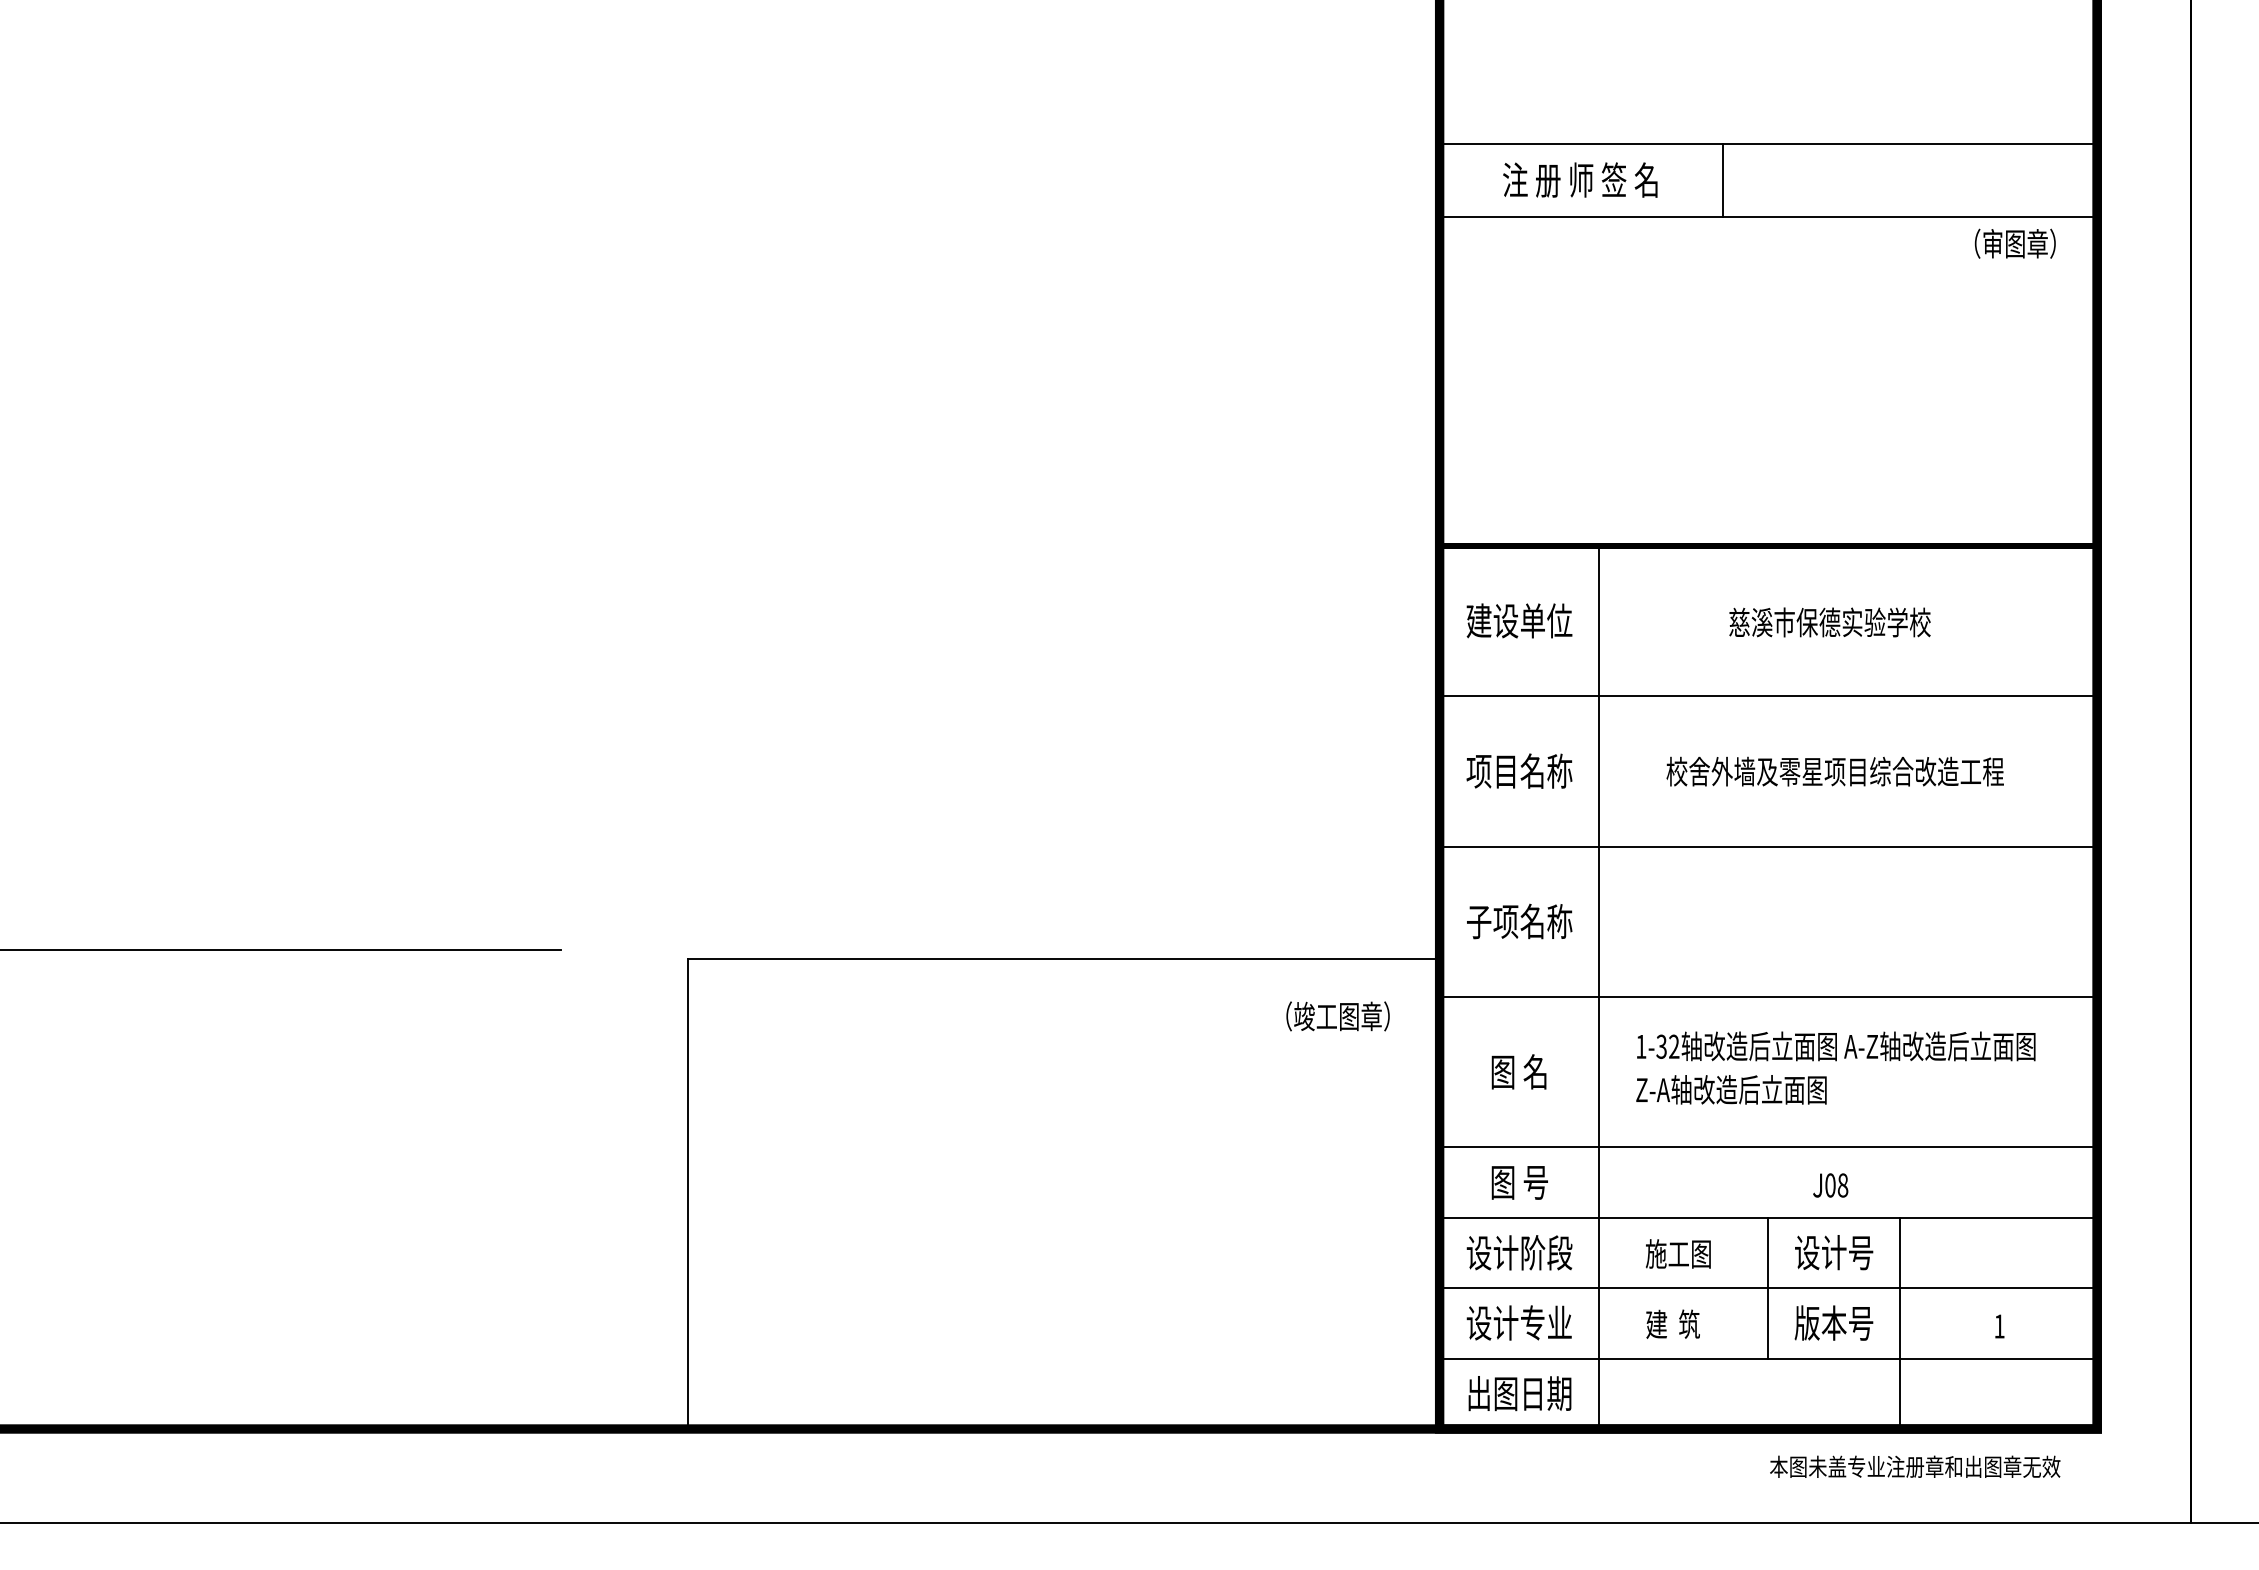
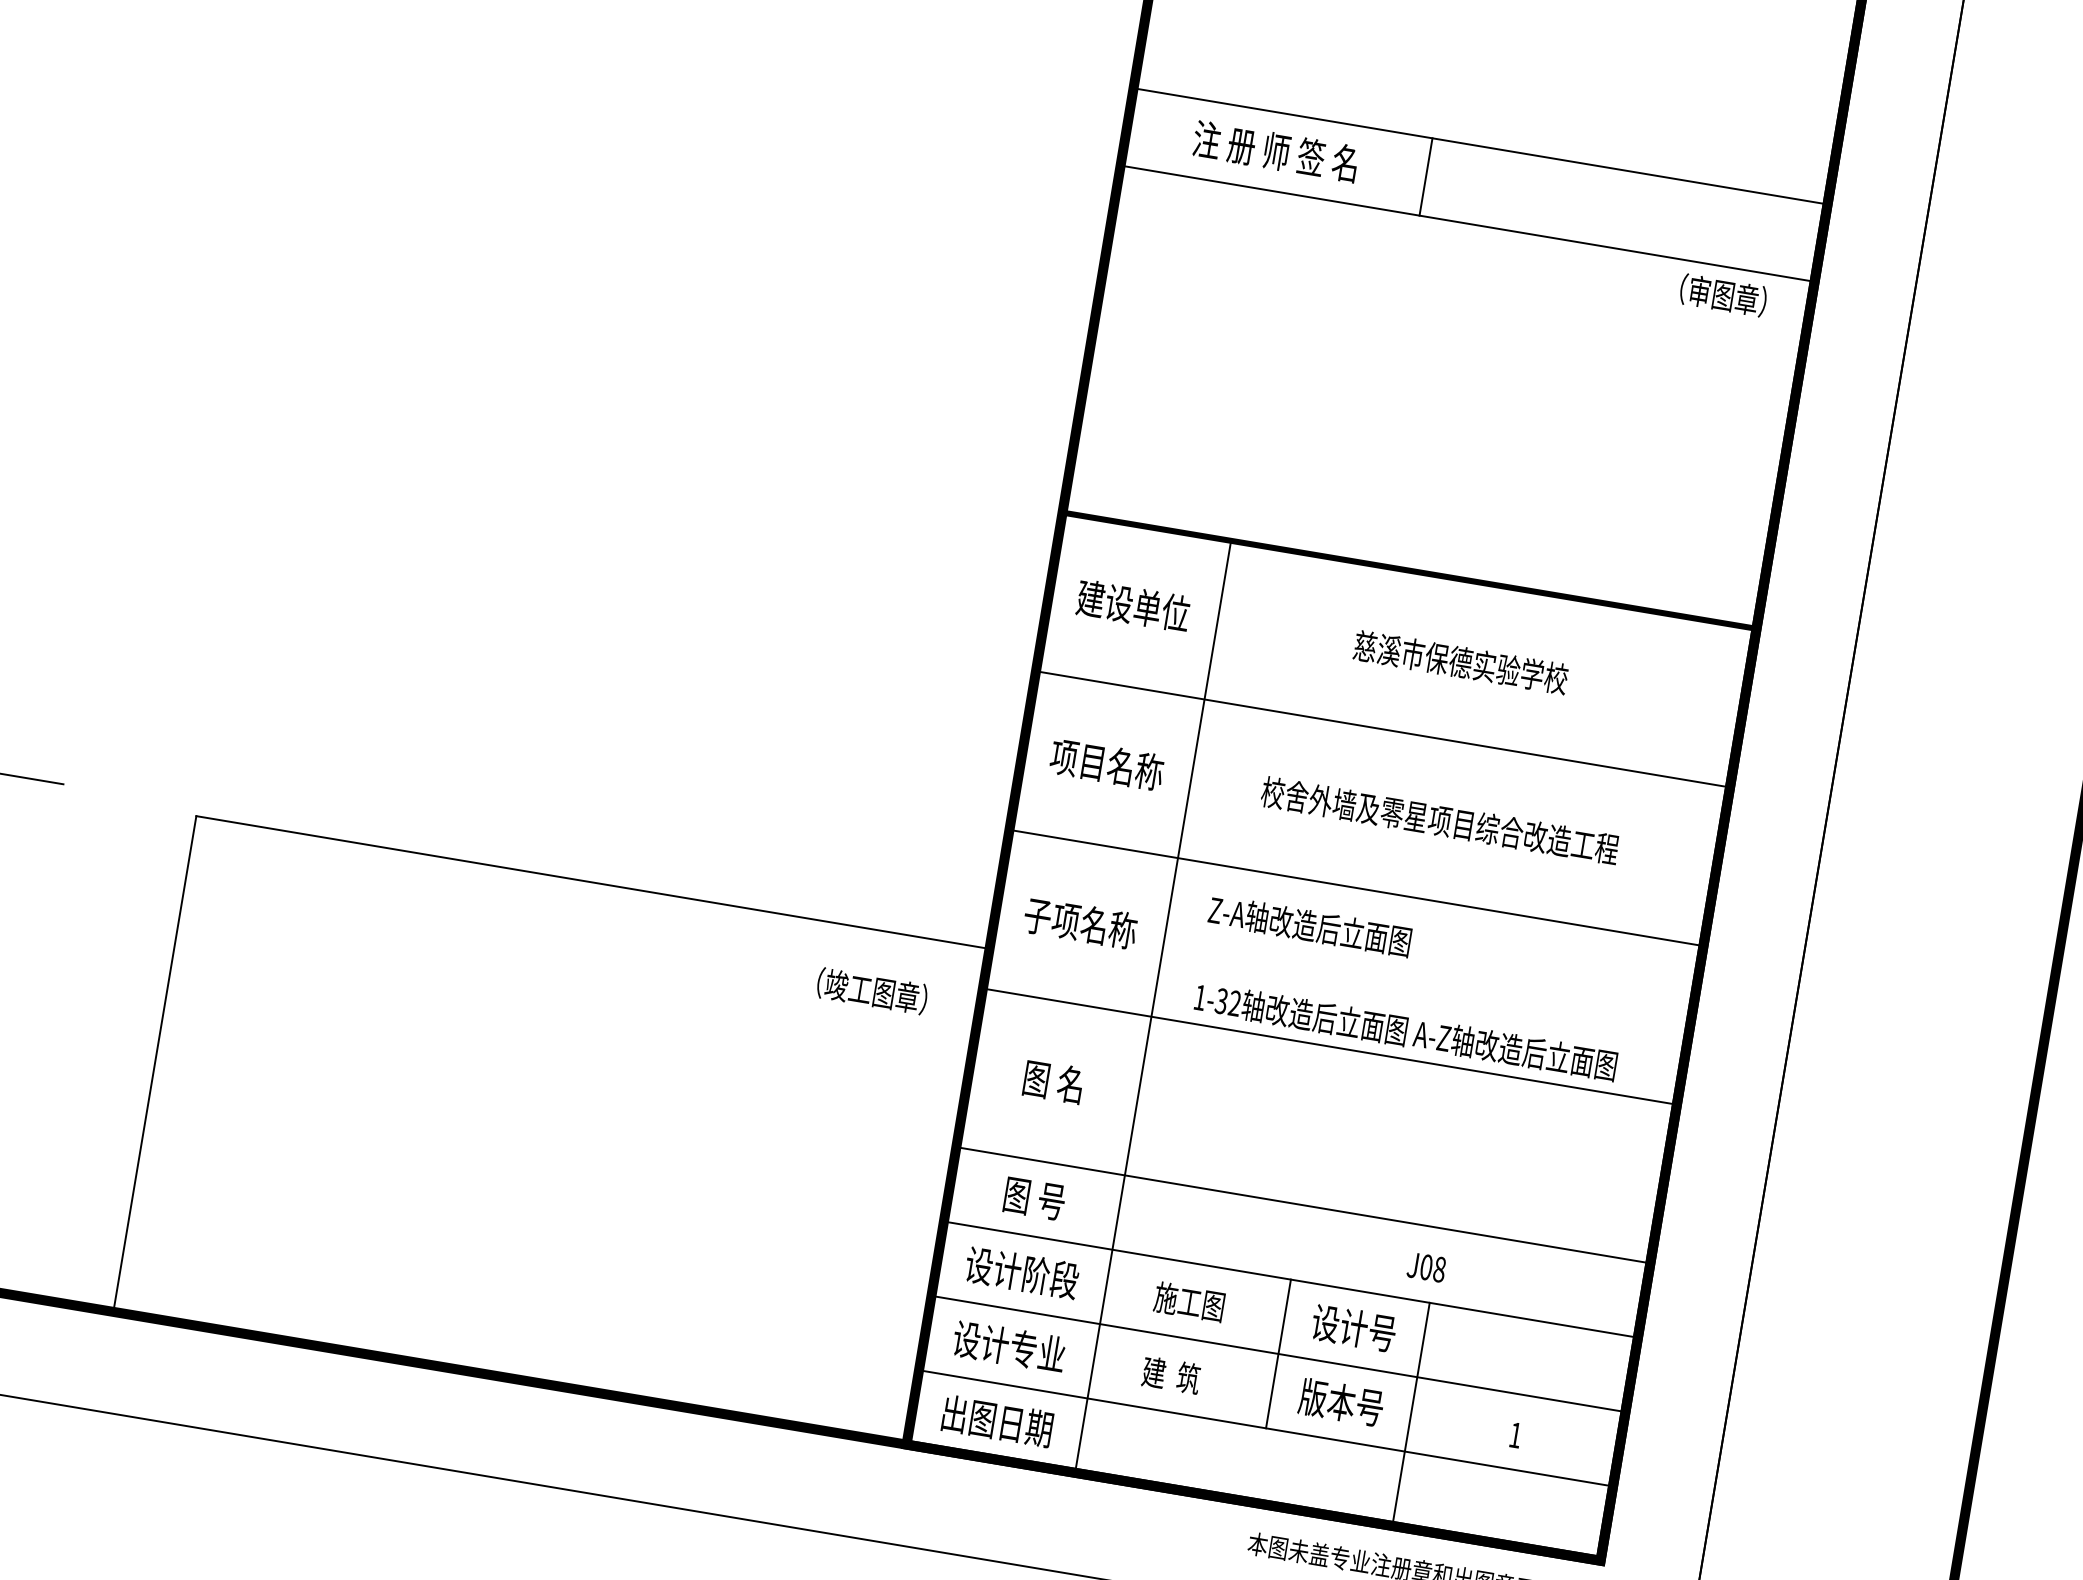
text: (1836, 1046) -> (1406, 1031), moved
text: (1731, 1089) -> (1310, 925), moved
text: (1830, 1185) -> (1426, 1267), moved

